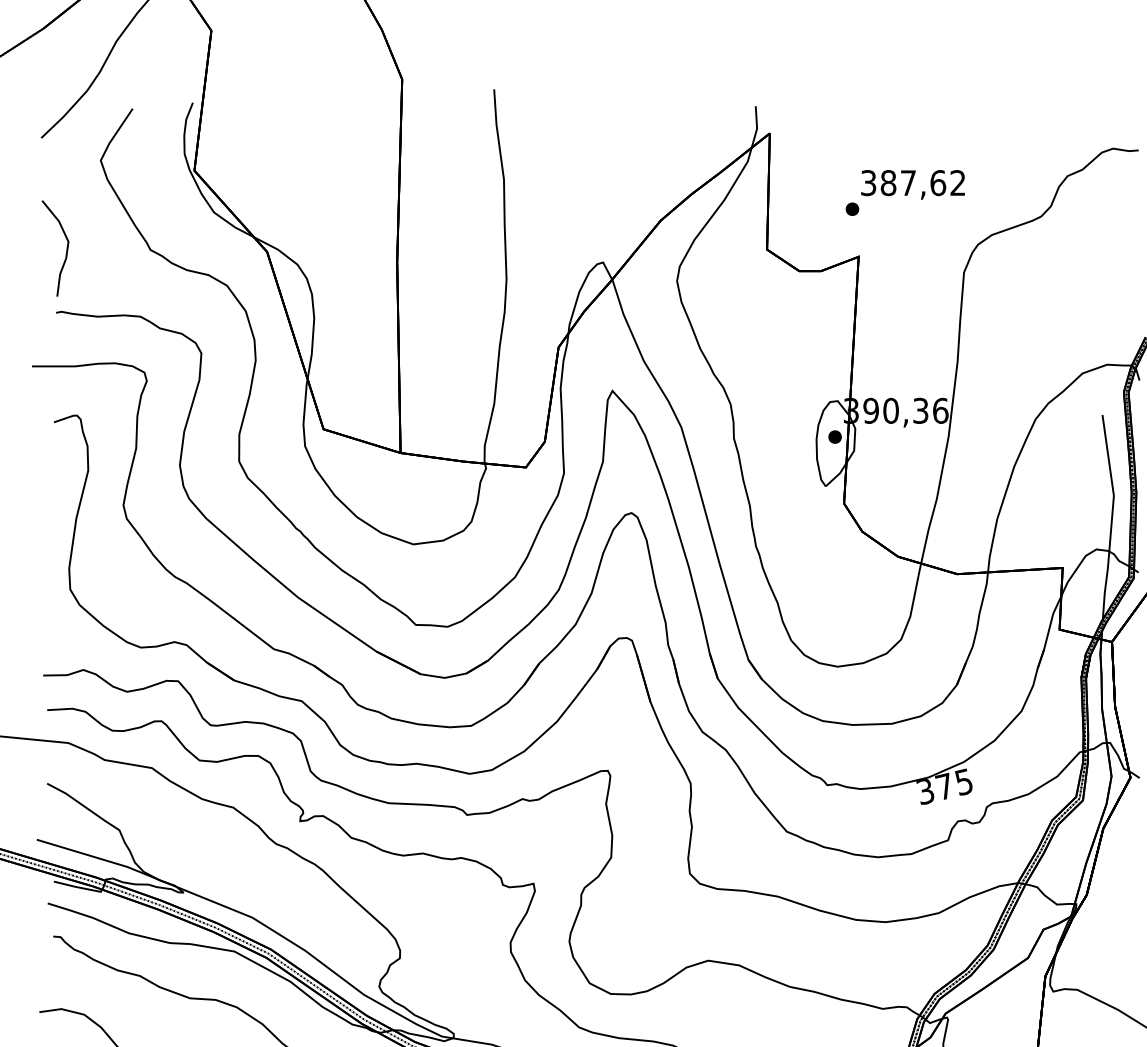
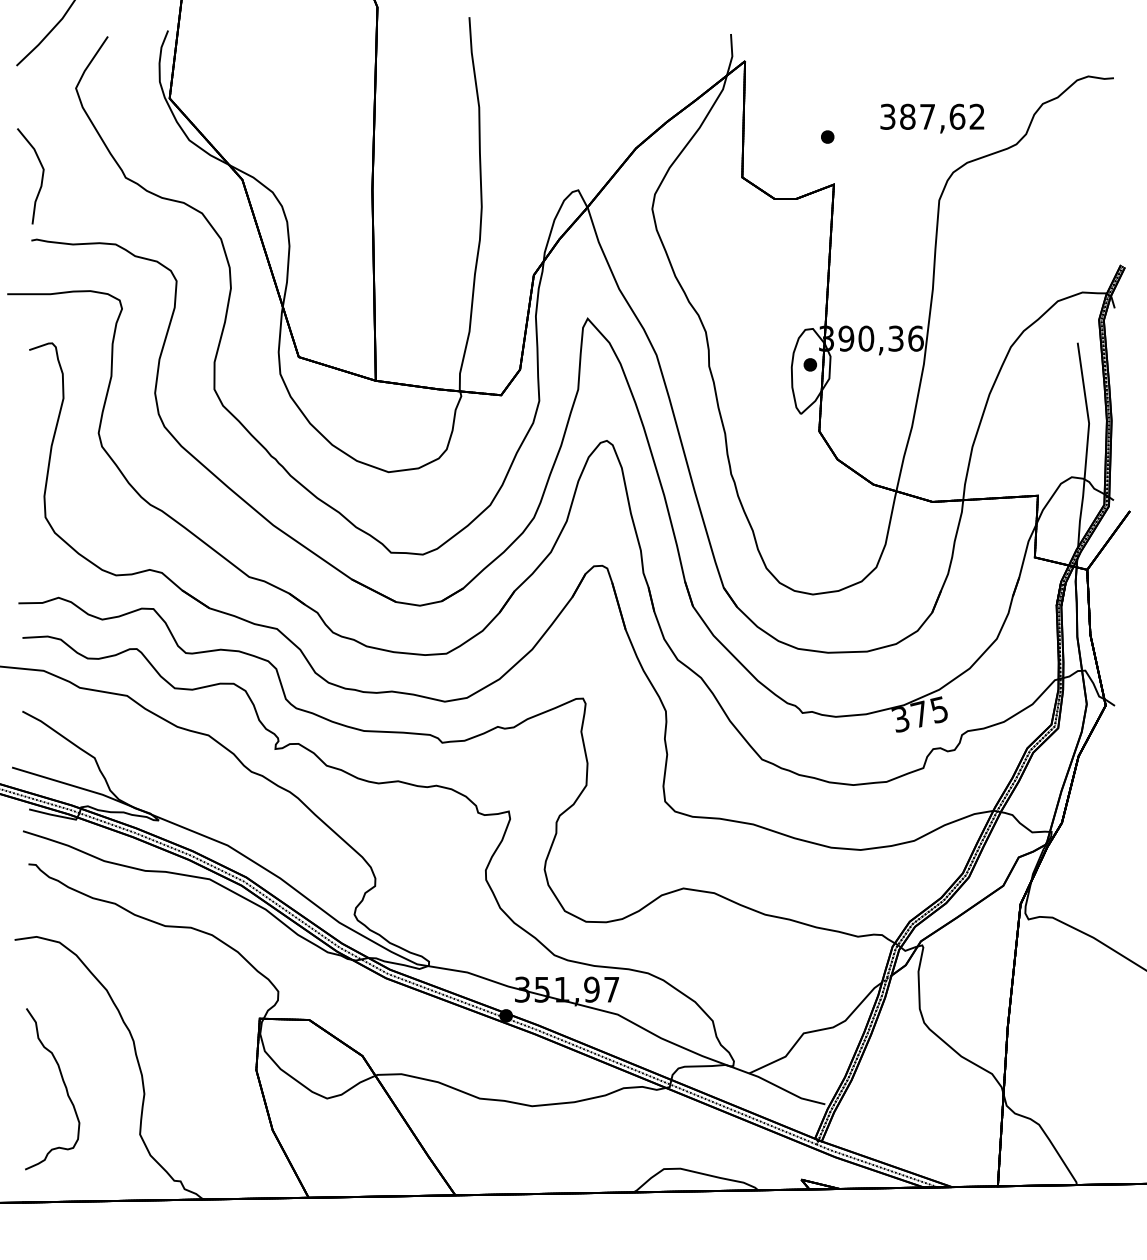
text: (913, 184) -> (932, 118), moved

